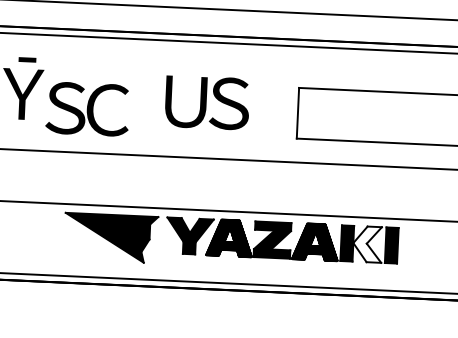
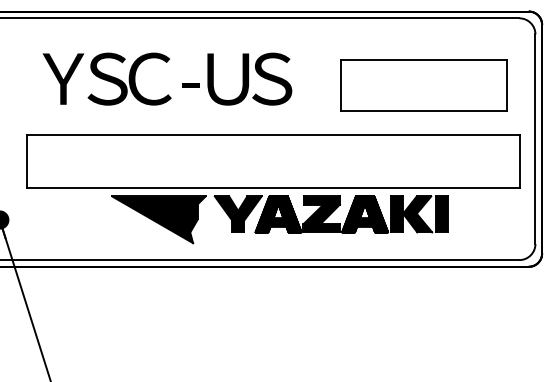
text: (27, 60) -> (190, 85), moved
text: (87, 108) -> (129, 78), moved
fill: (367, 244) -> (417, 214), added

